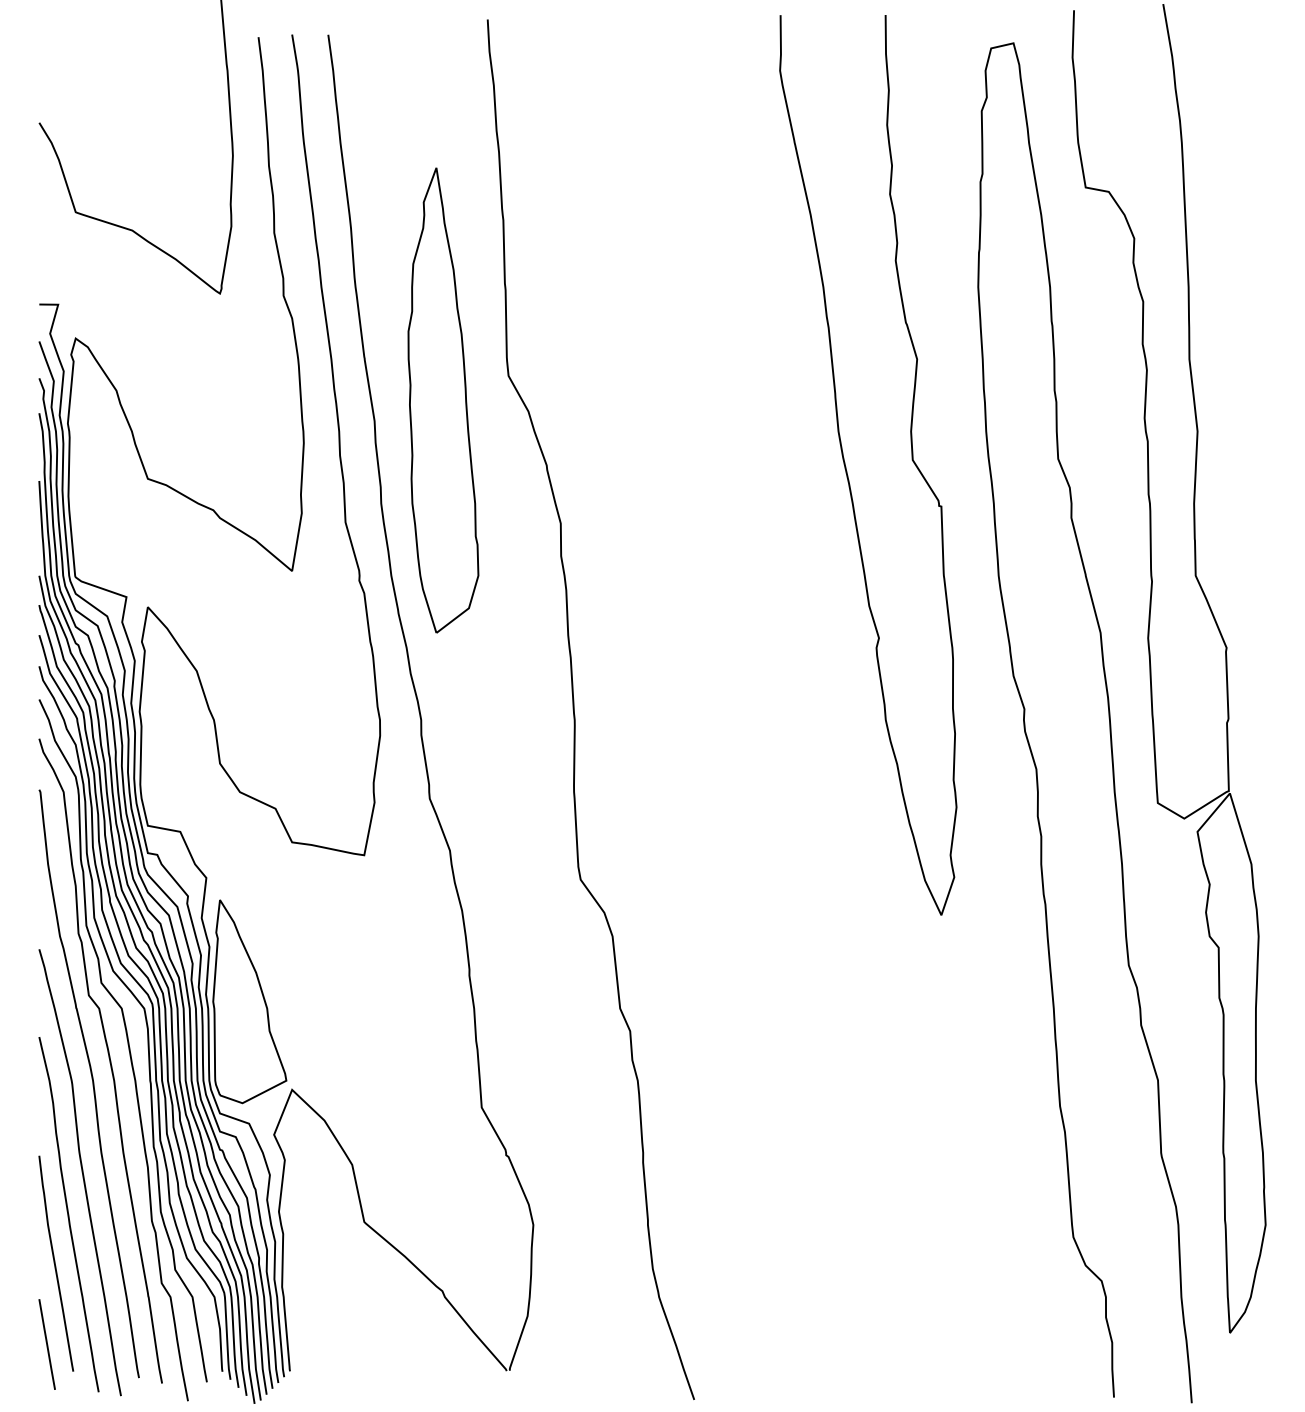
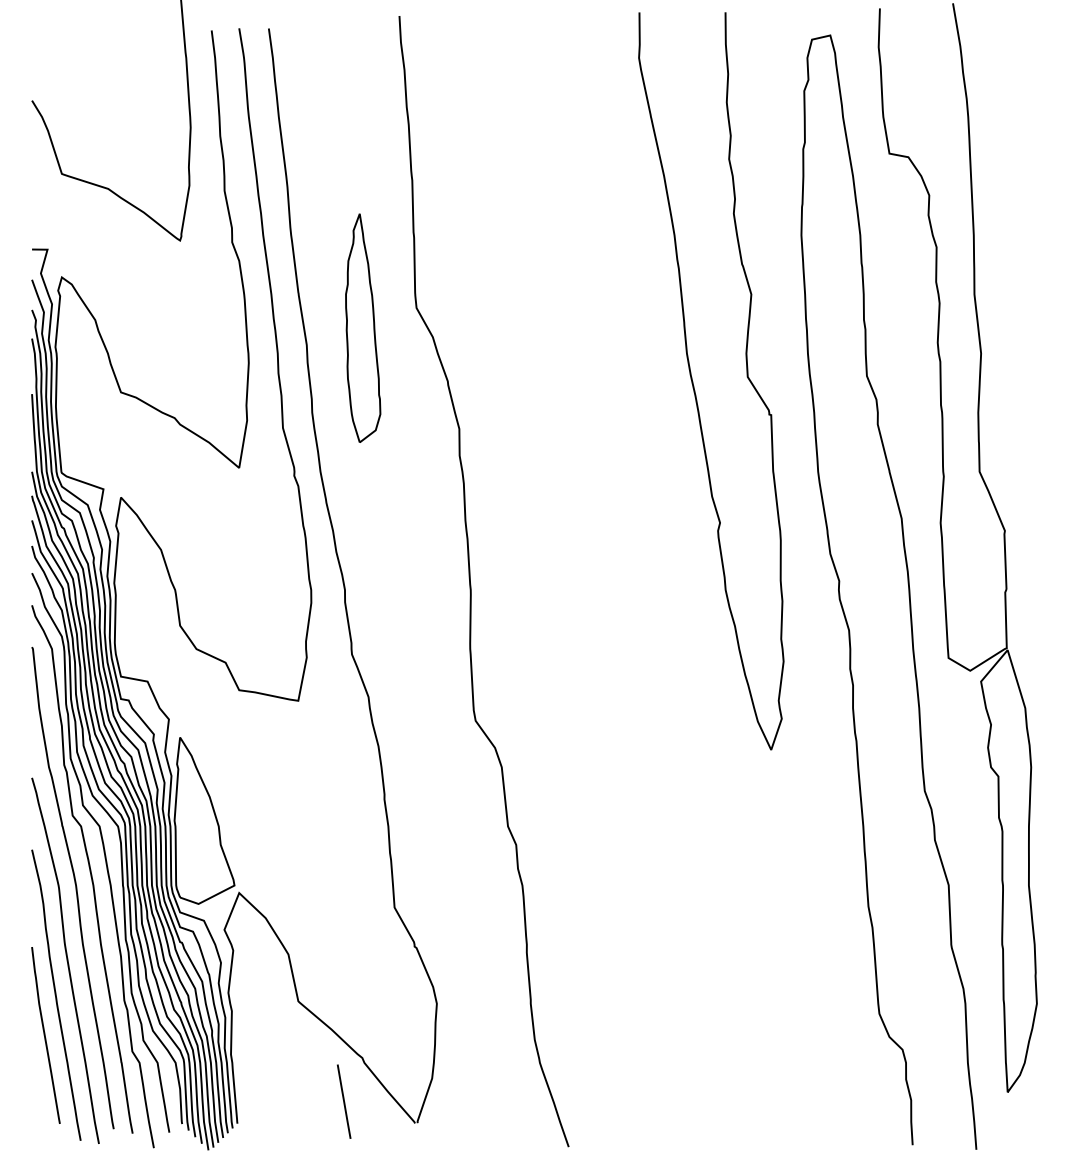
part: (443, 400) -> (363, 328), size x0.6
line: (46, 1344) -> (343, 1101), moved

